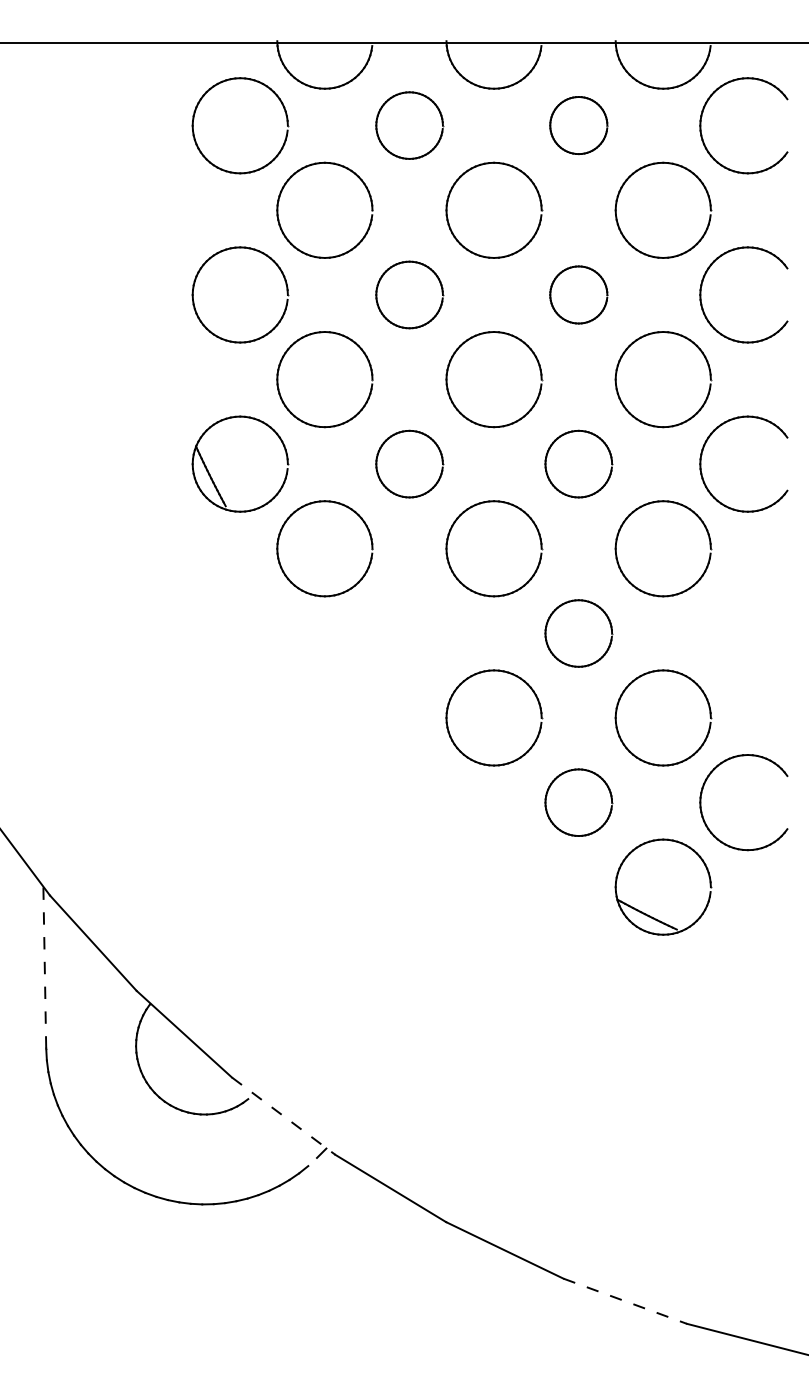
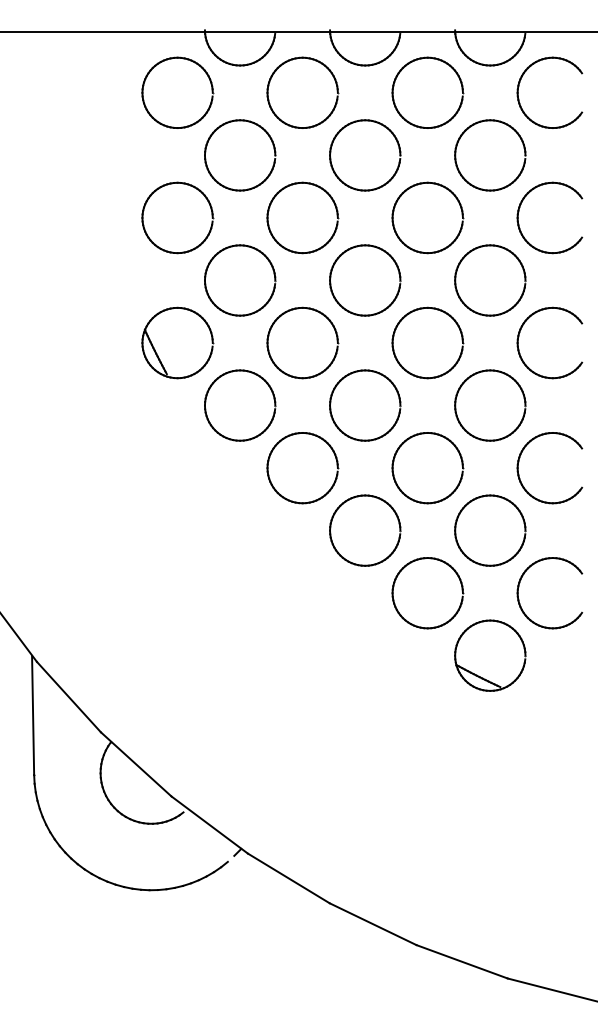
part: (409, 125) -> (302, 92), size x1.43
part: (578, 125) -> (427, 92), size x1.67
part: (409, 294) -> (302, 217), size x1.43
part: (578, 294) -> (427, 217), size x1.67
part: (409, 463) -> (302, 342), size x1.43
part: (578, 463) -> (427, 342), size x1.43
part: (702, 625) -> (519, 462), added
part: (409, 633) -> (302, 468), added
part: (578, 633) -> (427, 468), size x1.43
part: (578, 802) -> (427, 593), size x1.43
line: (45, 968) -> (33, 715), dashed -> solid
line: (283, 1116) -> (209, 825), dashed -> solid
line: (625, 1300) -> (462, 961), dashed -> solid

